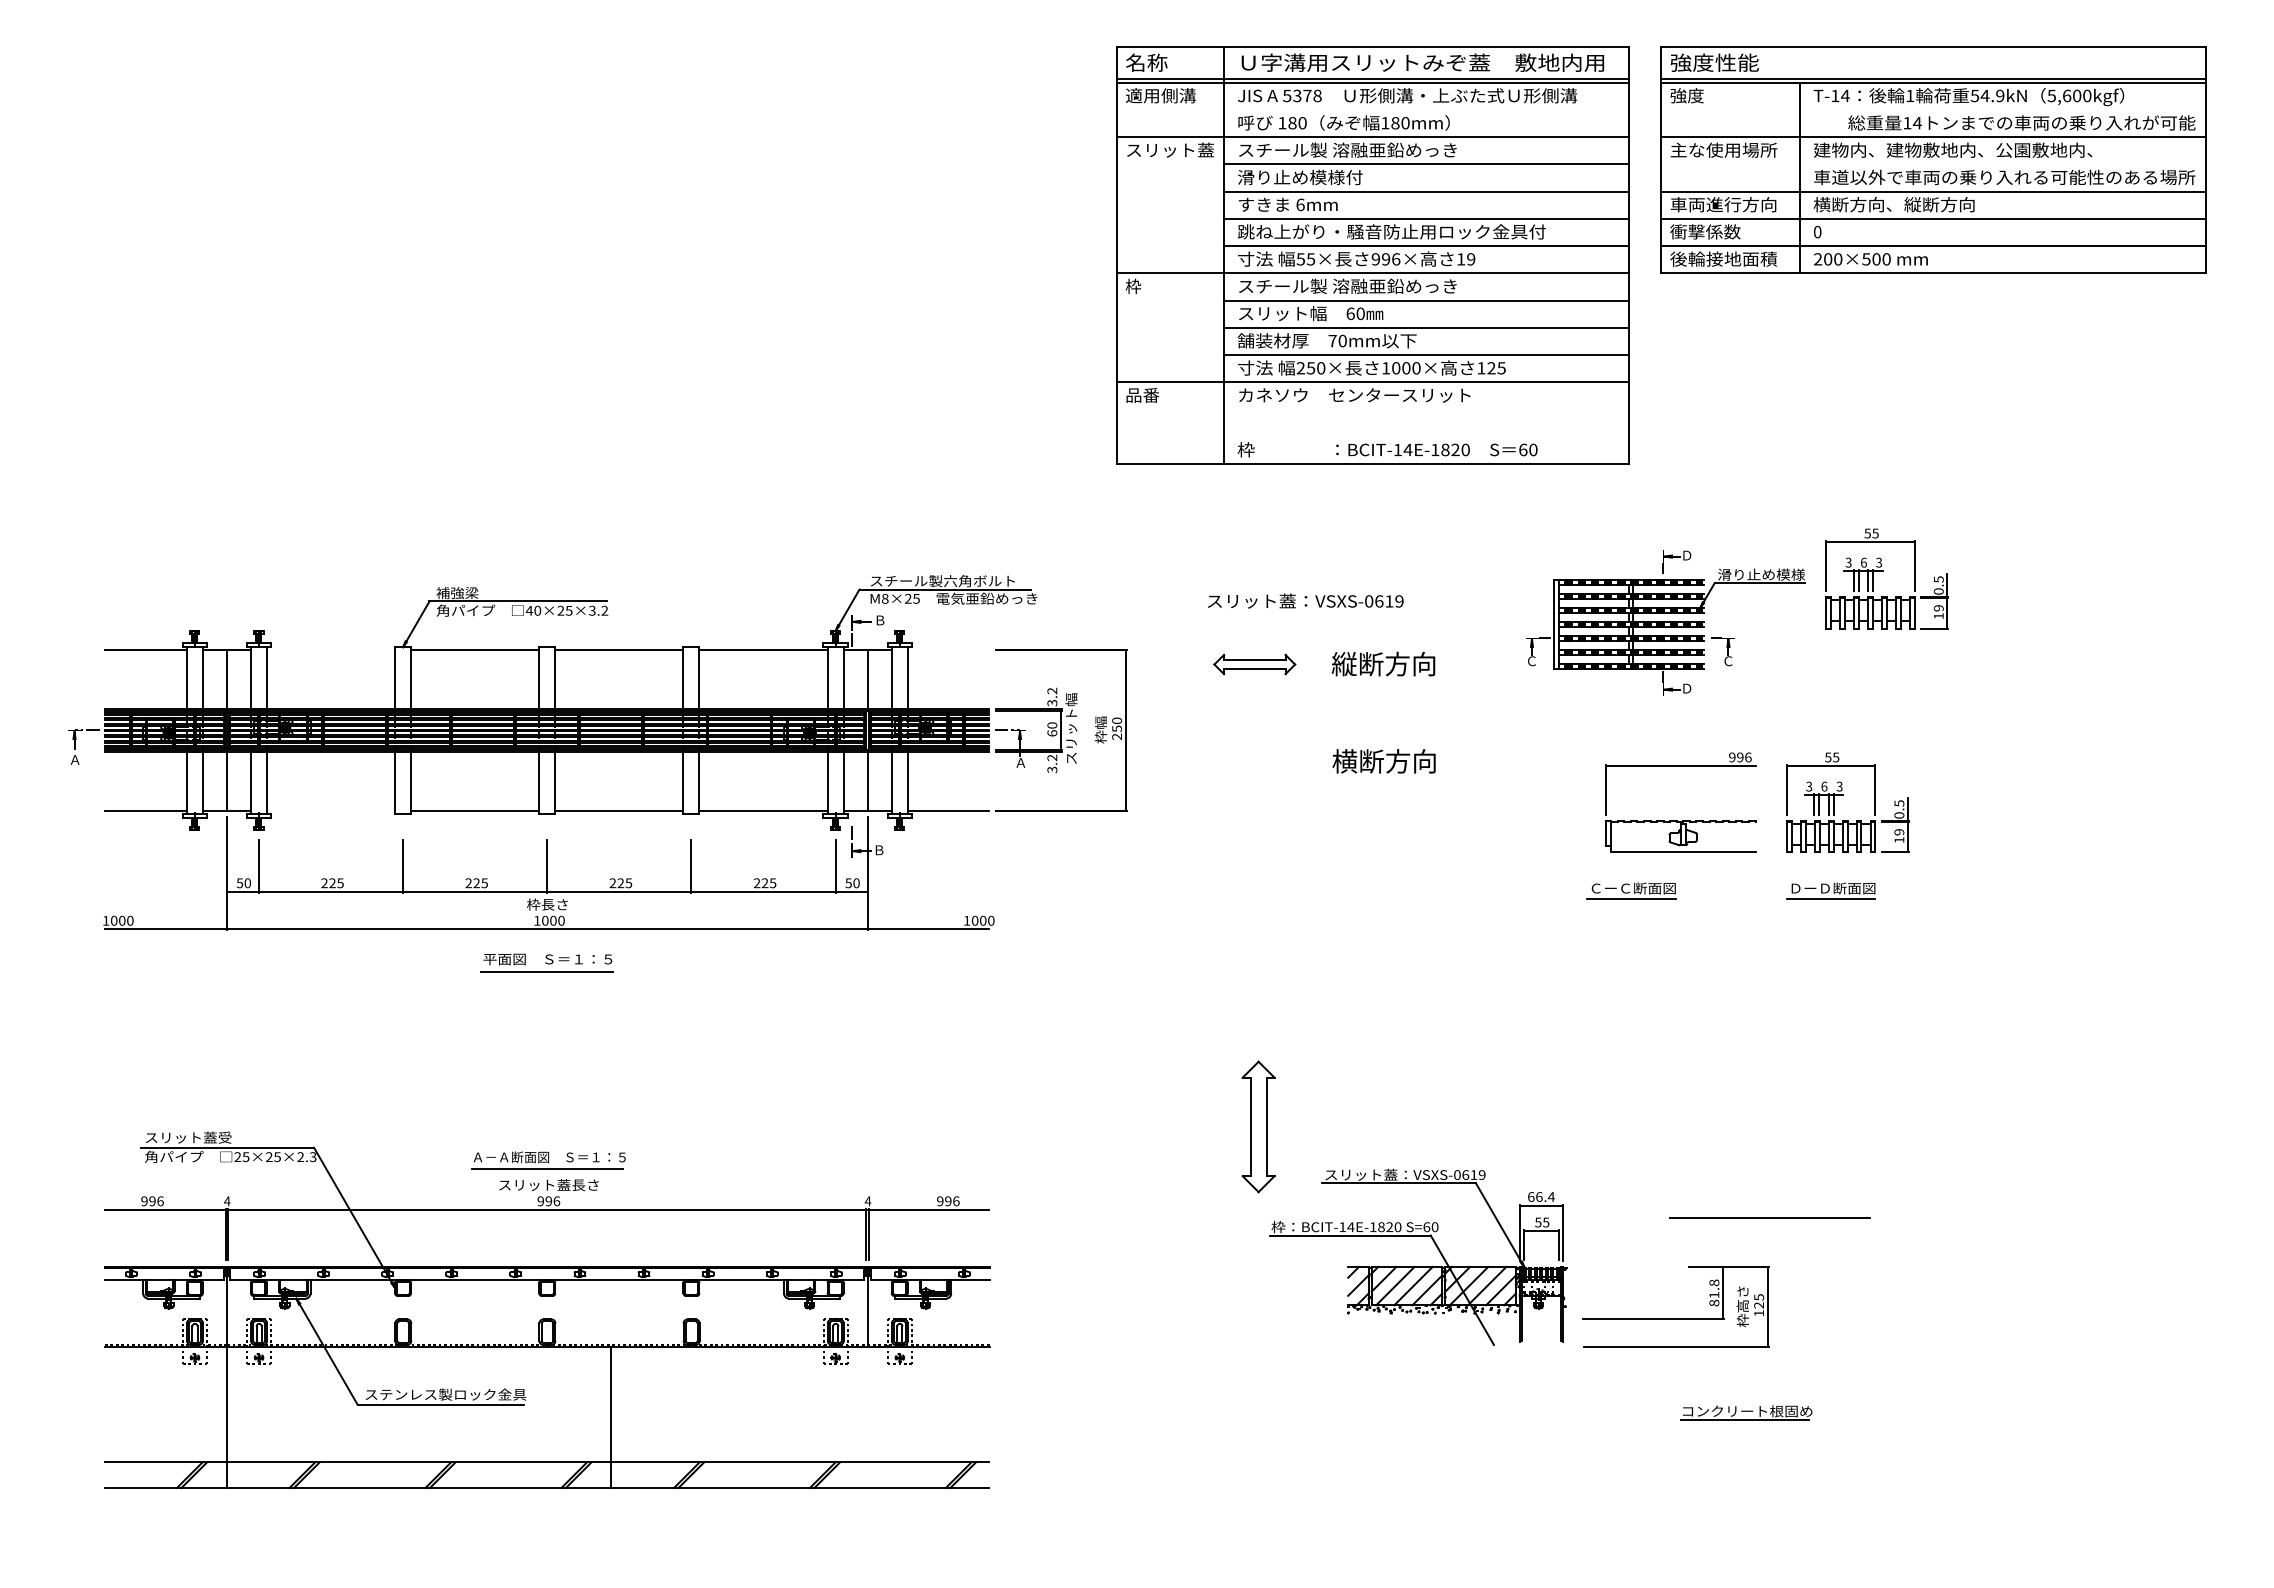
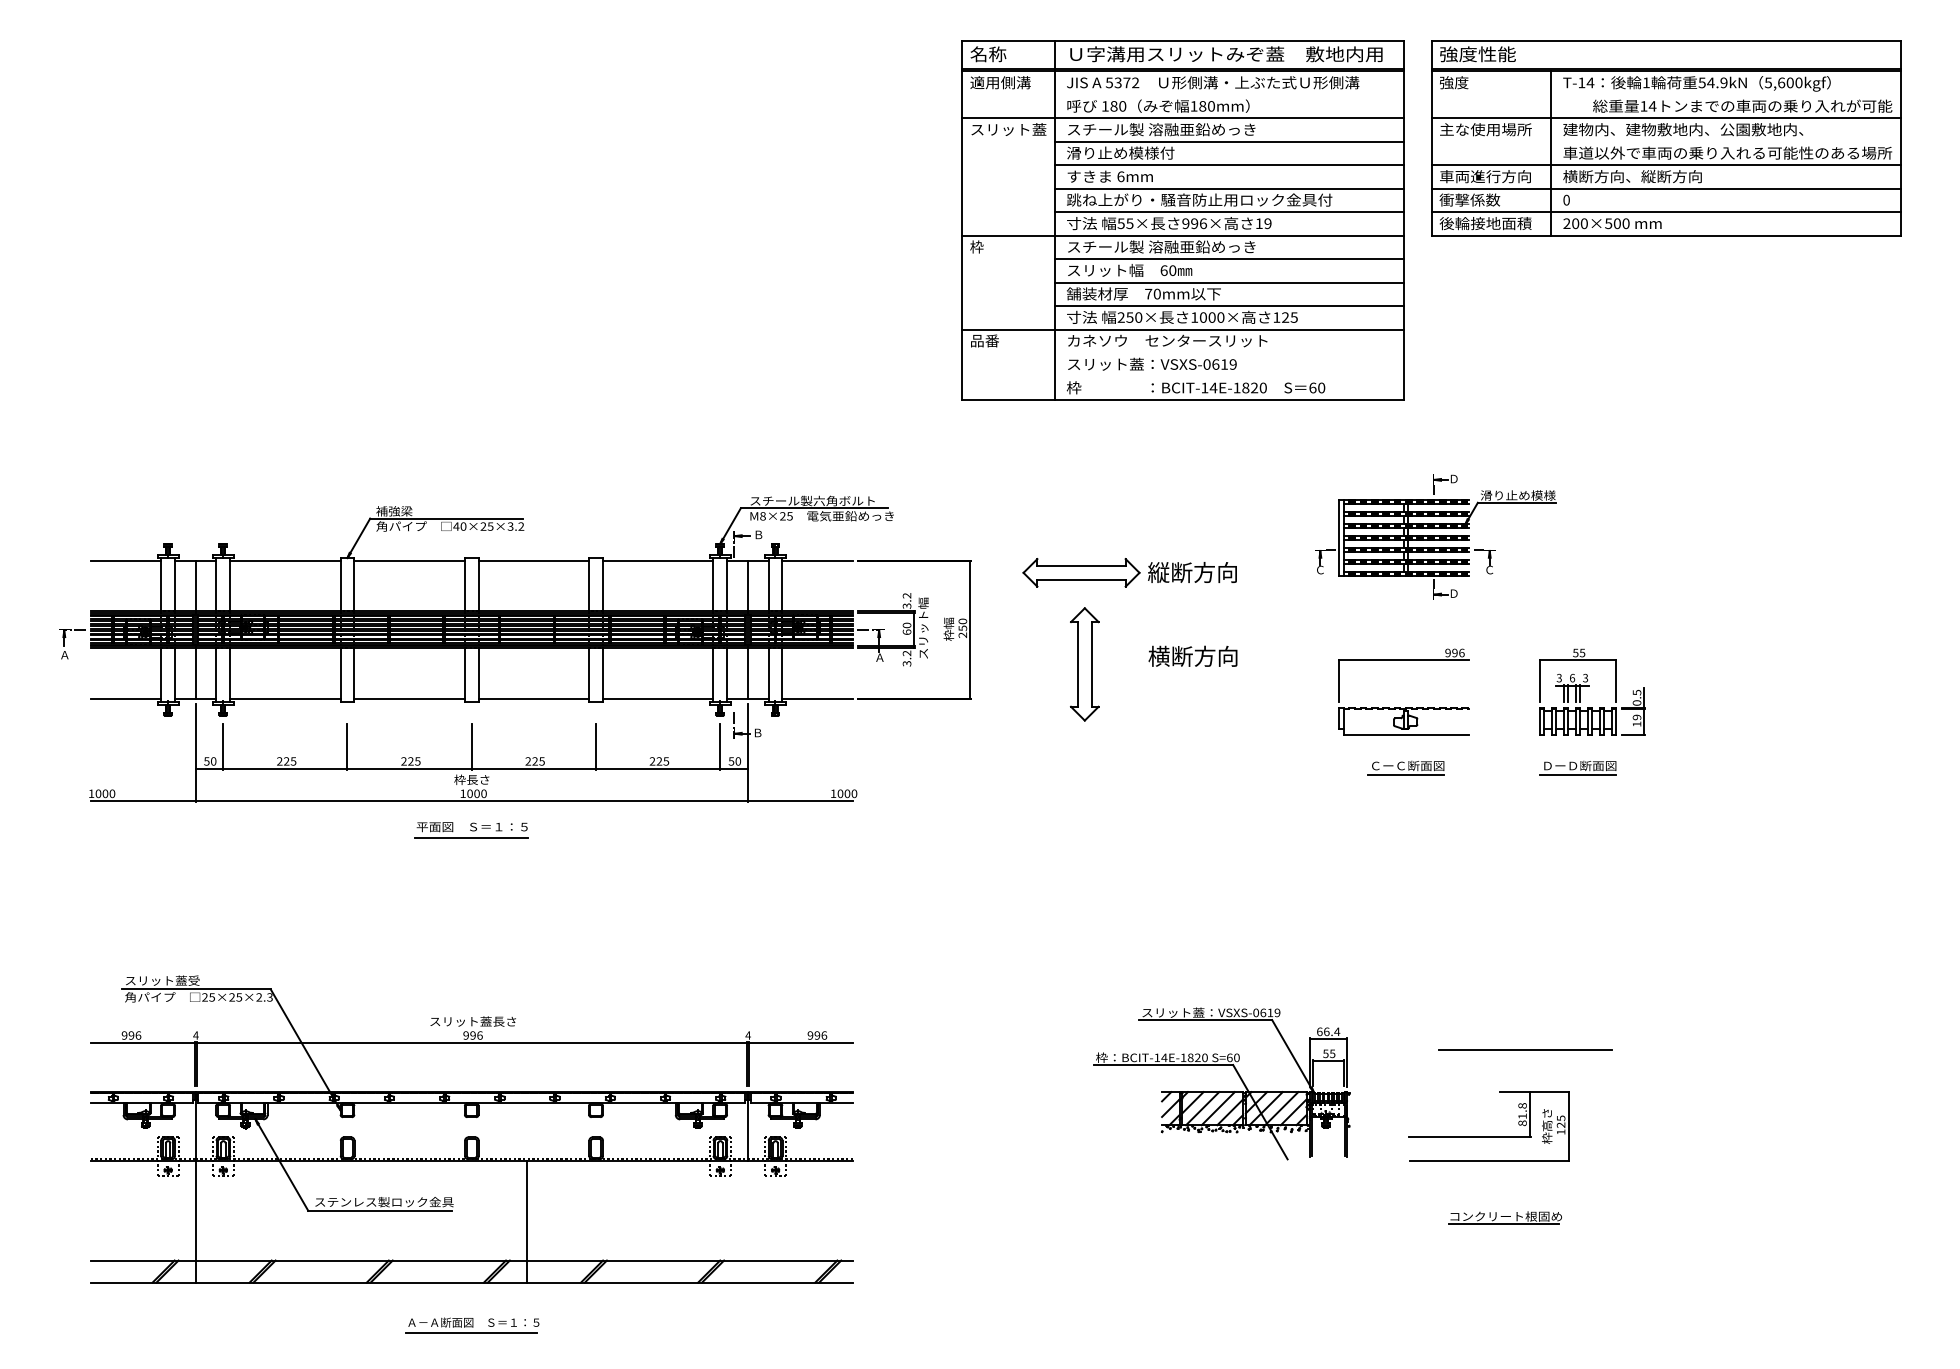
text: (1317, 95) -> (1135, 82), 5378 -> 5372
part: (1887, 578) -> (1626, 498), removed
text: (1305, 600) -> (1152, 363), moved
line: (331, 650) -> (285, 560), added
line: (948, 650) -> (817, 560), added
part: (1254, 664) -> (1081, 572), size x1.67
line: (331, 810) -> (285, 698), added
part: (1682, 820) -> (1405, 707), moved
part: (1258, 1127) -> (1084, 664), moved
part: (548, 1160) -> (472, 1325), moved
part: (1674, 1318) -> (1488, 1136), moved

